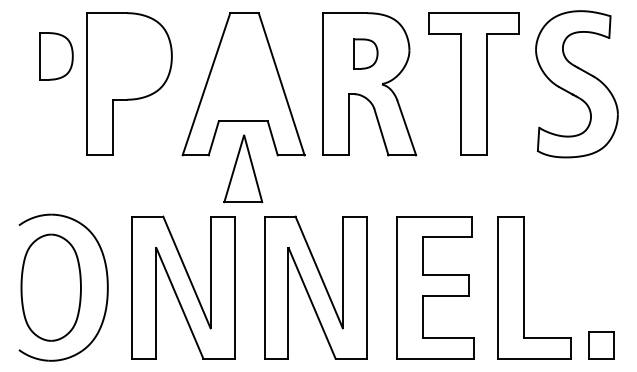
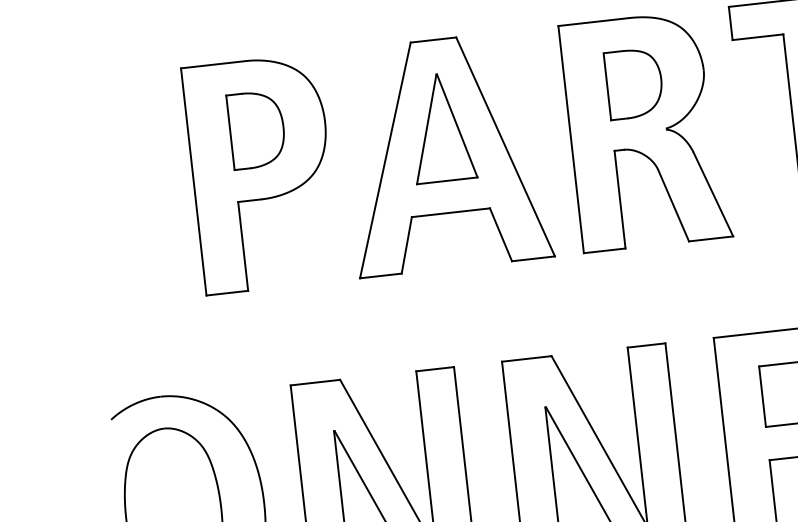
part: (365, 53) -> (634, 82), size x1.43
part: (56, 56) -> (257, 129), moved
part: (243, 168) -> (441, 127), moved

